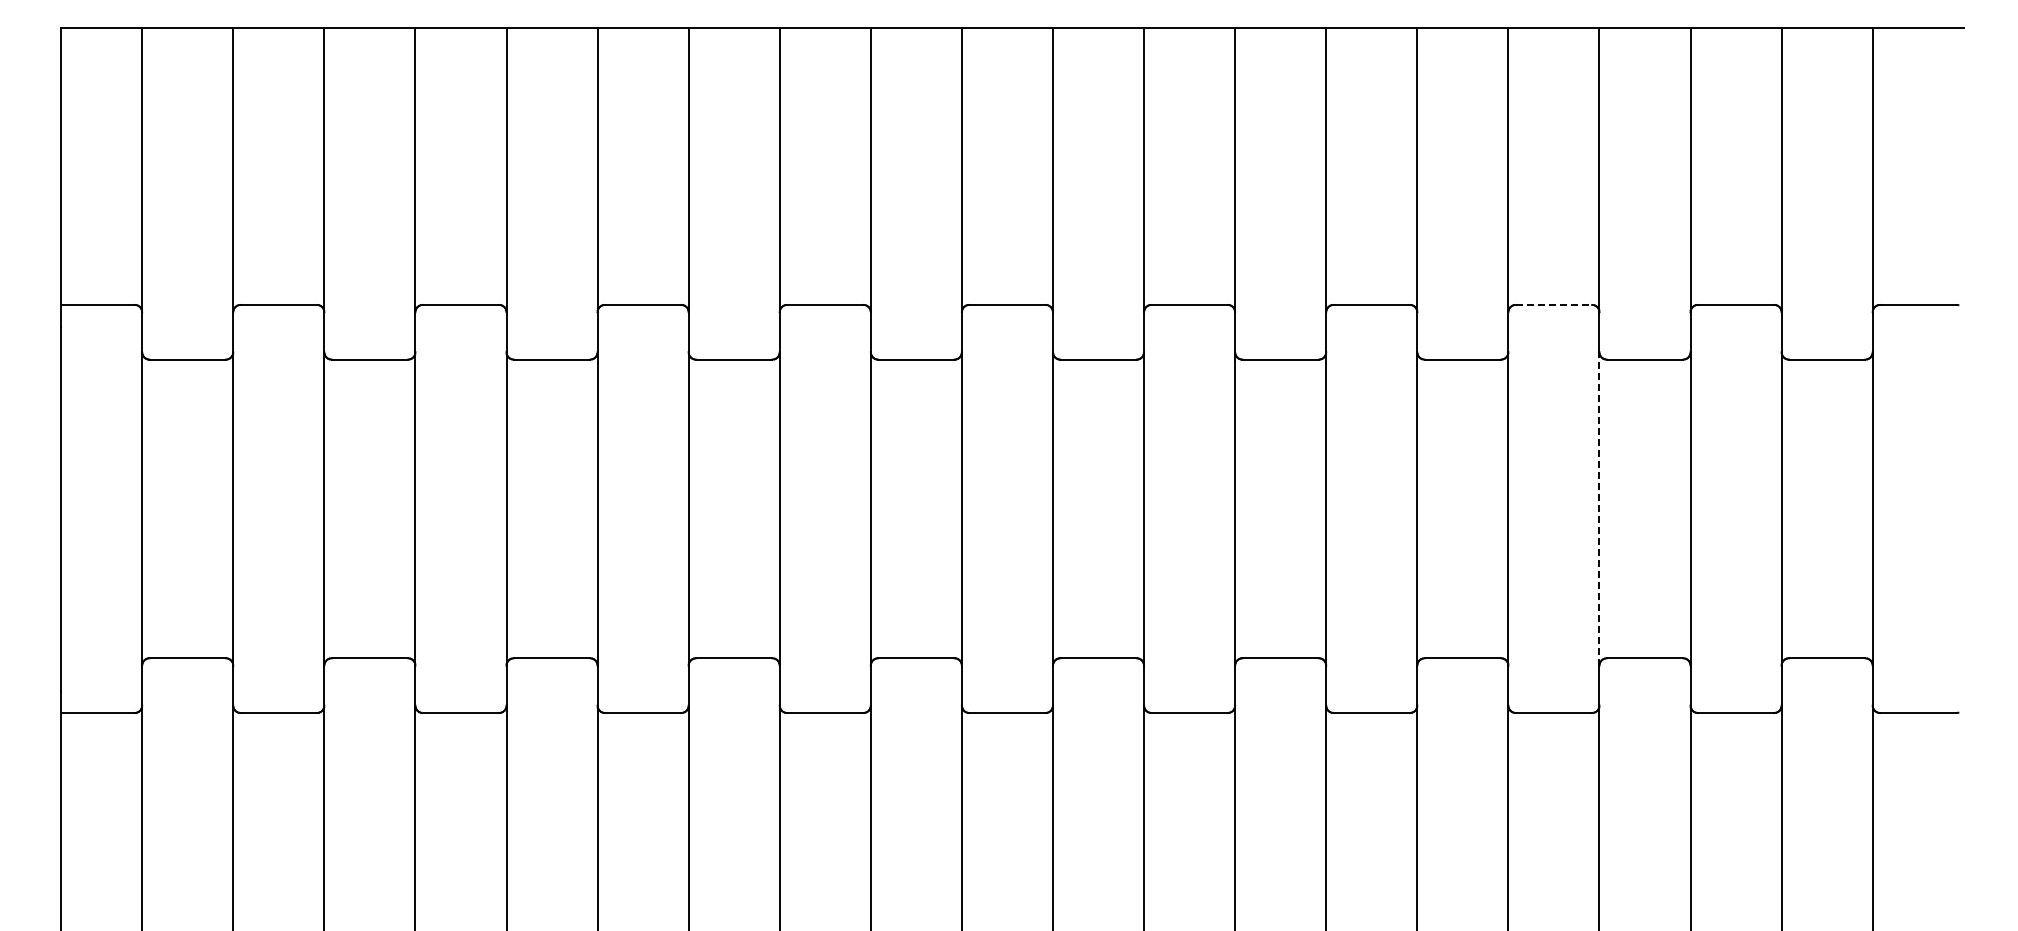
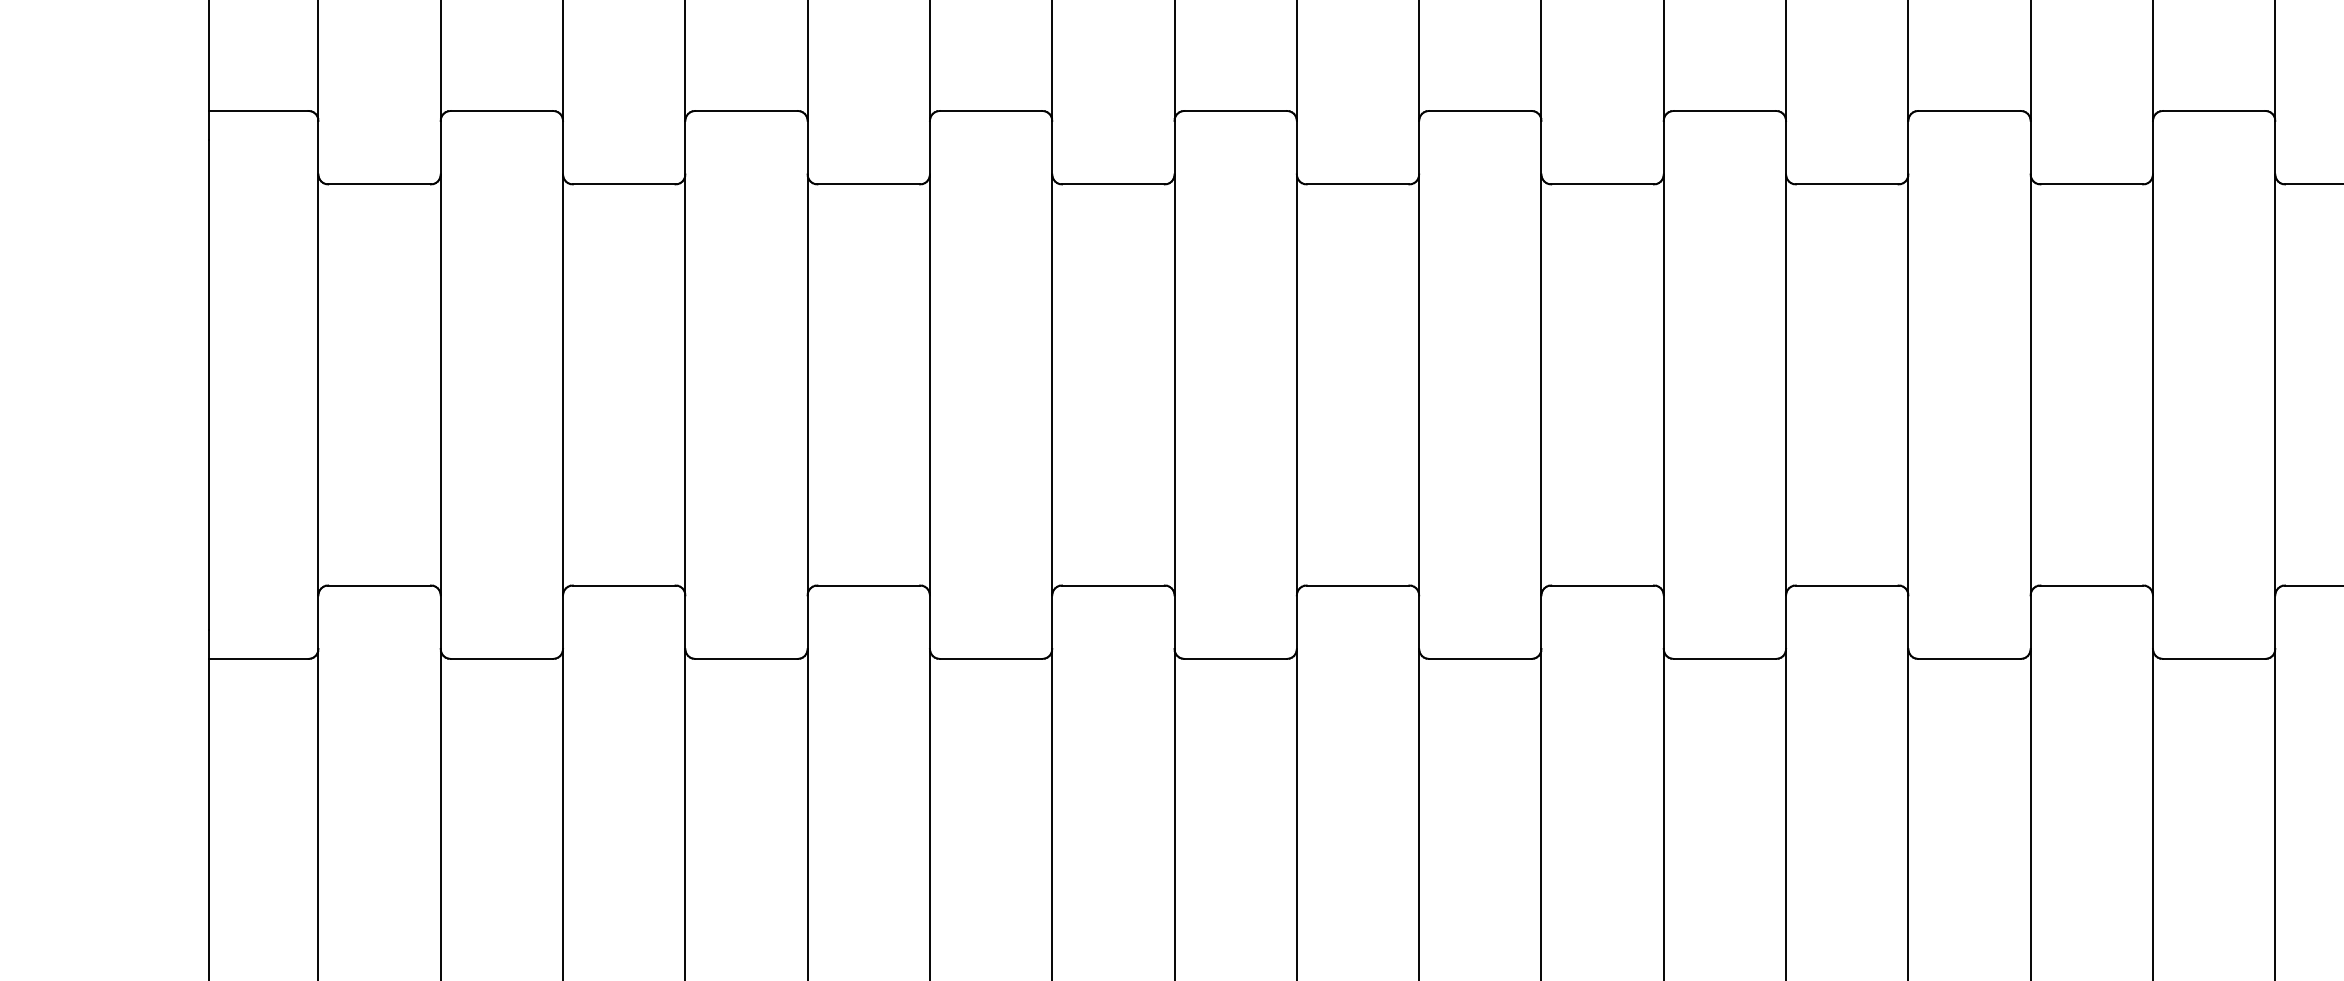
line: (1554, 304) -> (2214, 110), dashed -> solid
line: (1599, 508) -> (2275, 384), dashed -> solid

